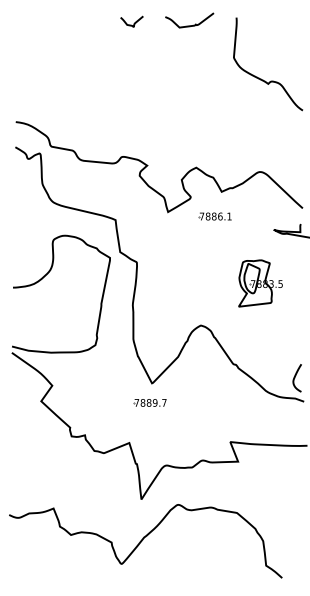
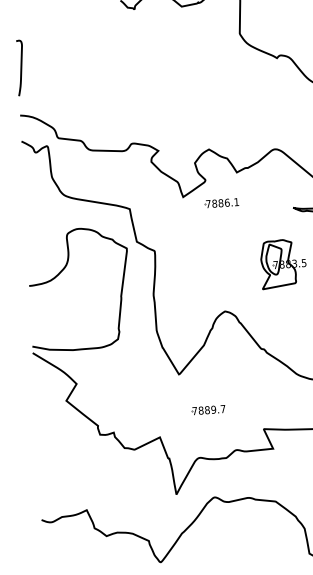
curve: (19, 75) -> (20, 67), added
part: (214, 216) -> (221, 203), moved
part: (149, 402) -> (207, 409), moved

